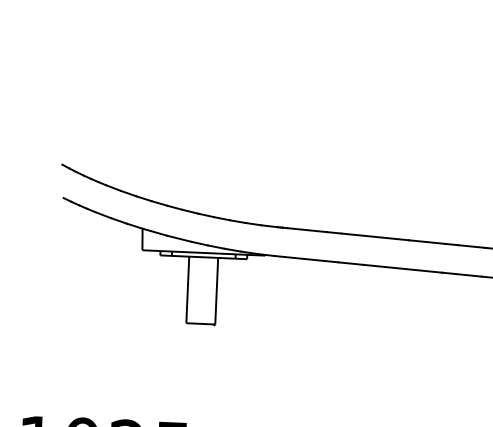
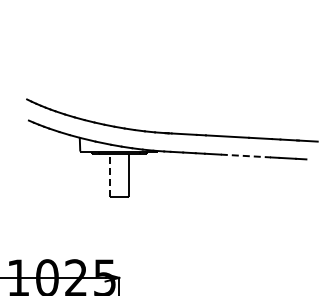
line: (403, 269) -> (246, 156), solid -> dashed
line: (188, 288) -> (110, 174), solid -> dashed

